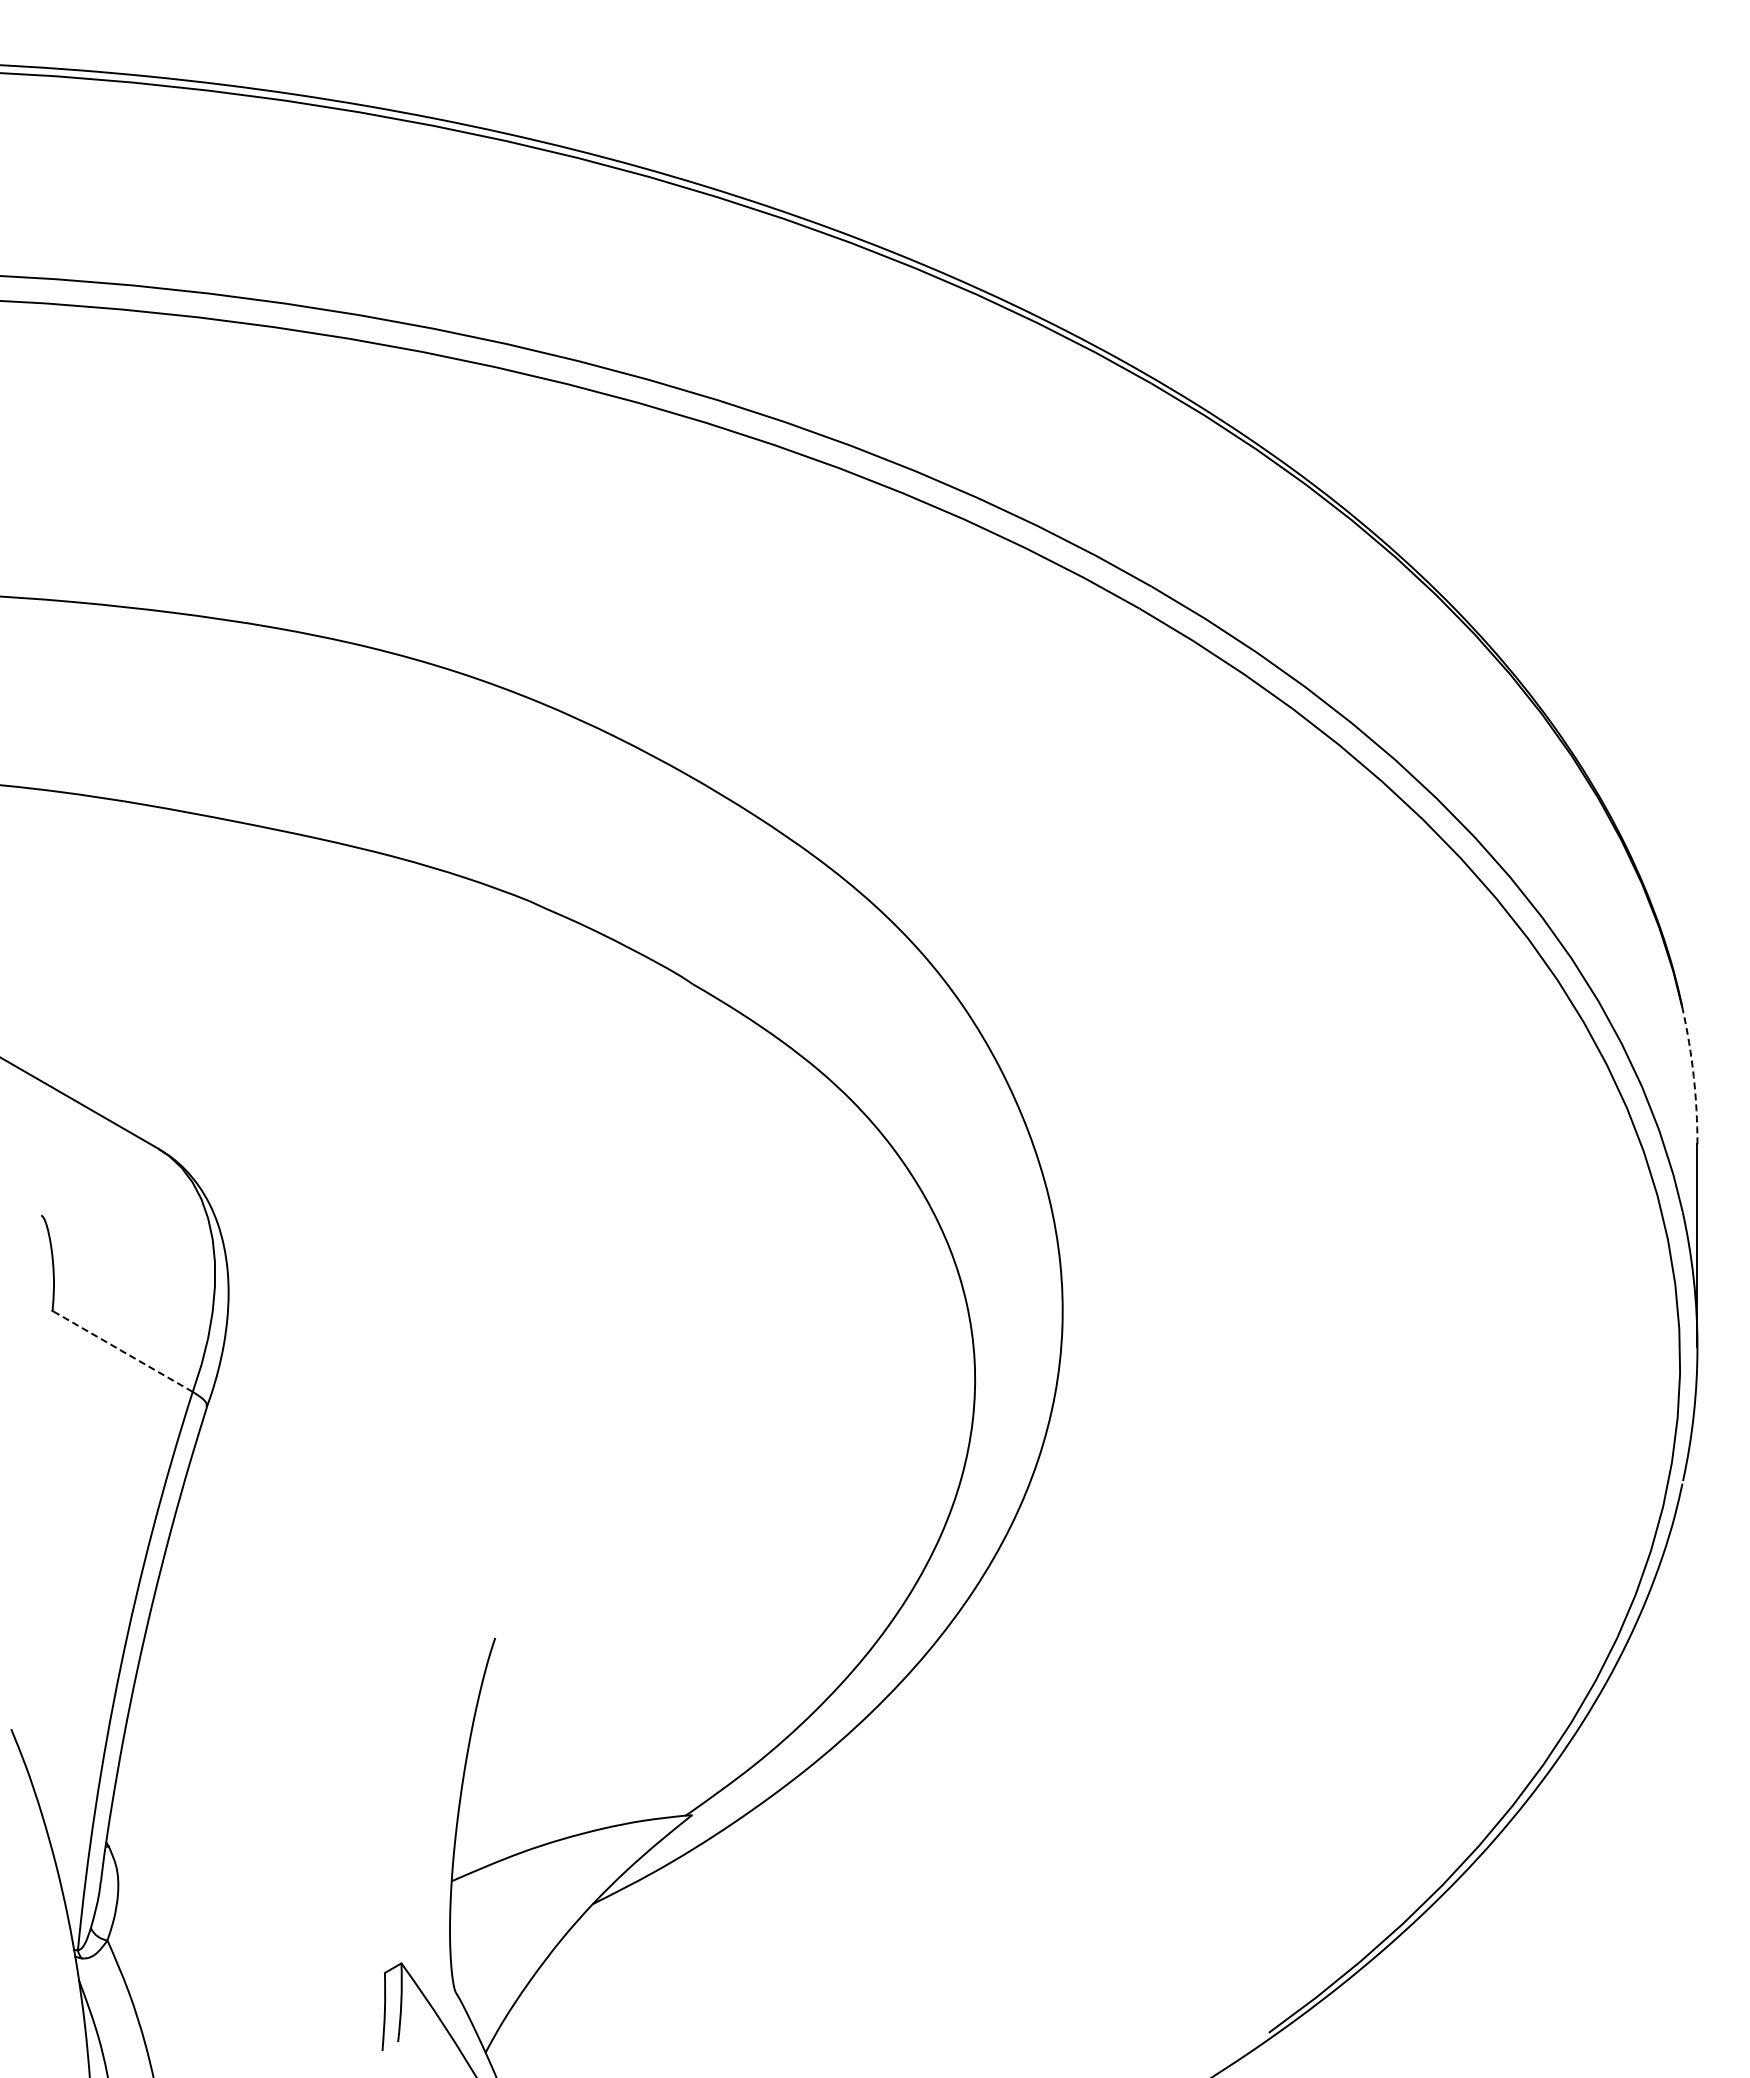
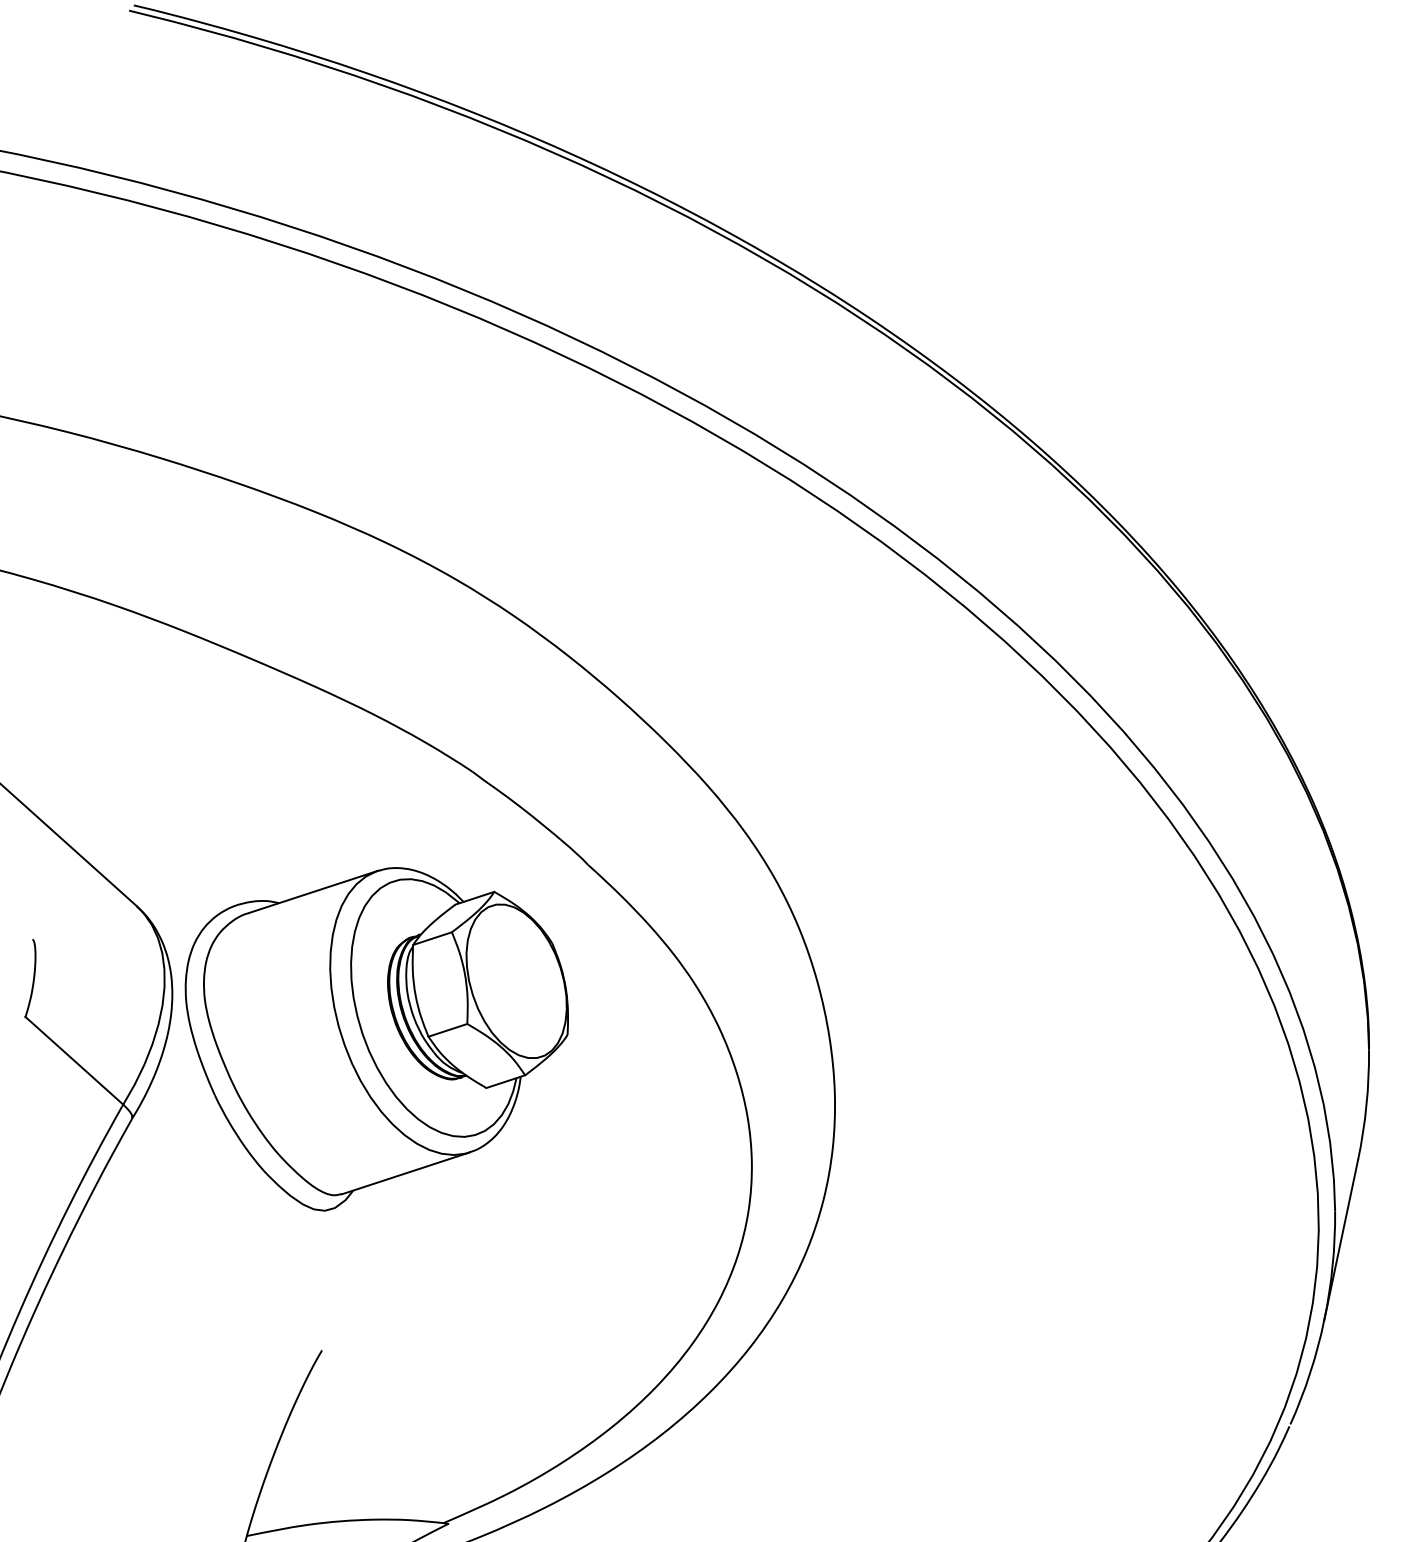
arc: (1693, 1076) -> (1366, 1105), dashed -> solid
part: (473, 1252) -> (369, 1040), added
line: (122, 1351) -> (74, 1060), dashed -> solid

